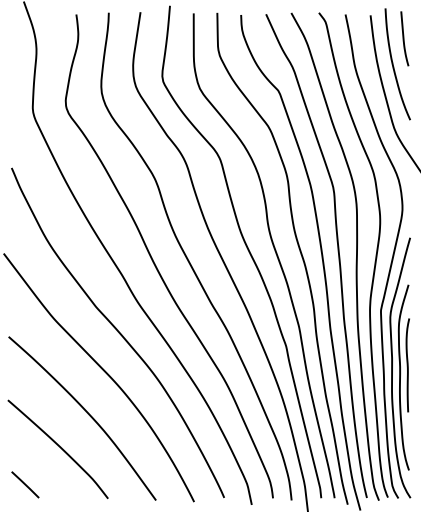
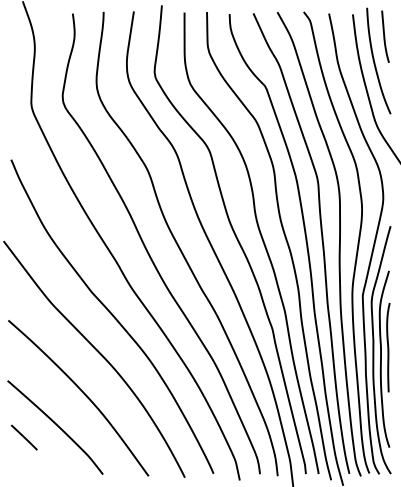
line: (25, 484) -> (24, 437), moved

